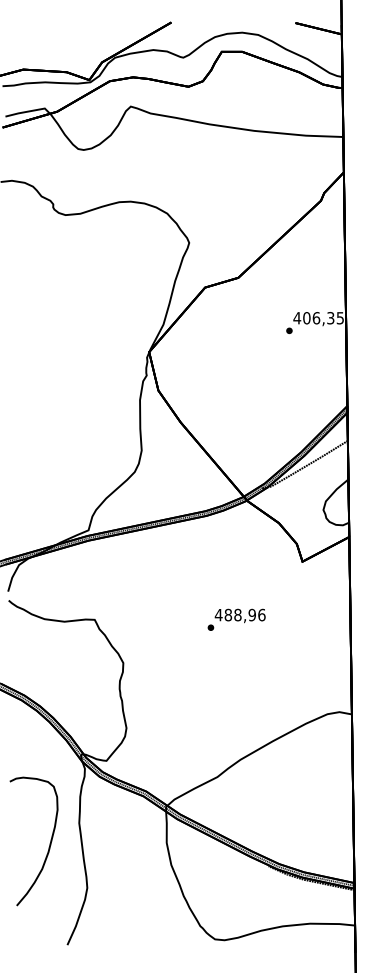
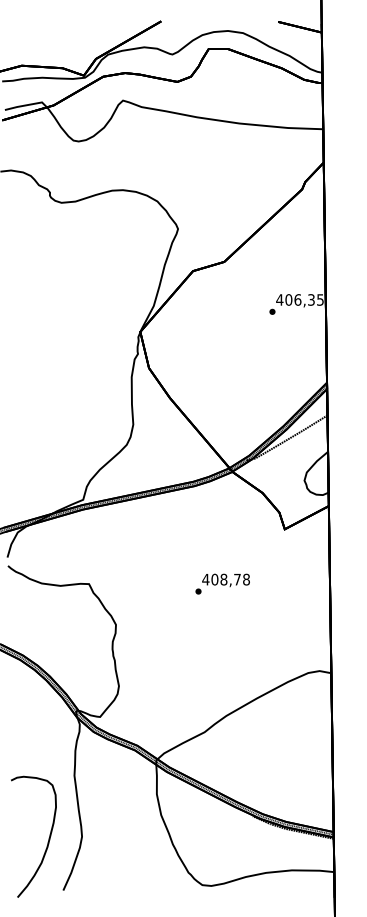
text: (244, 614) -> (230, 579), 488,96 -> 408,78
curve: (49, 843) -> (48, 838), moved

